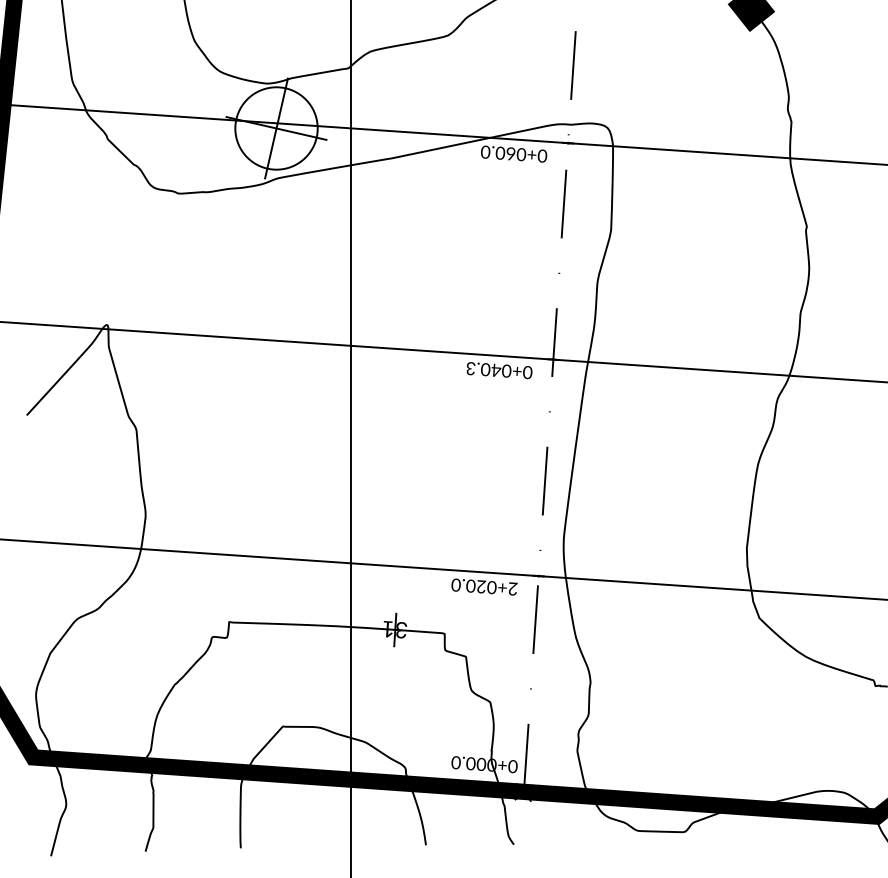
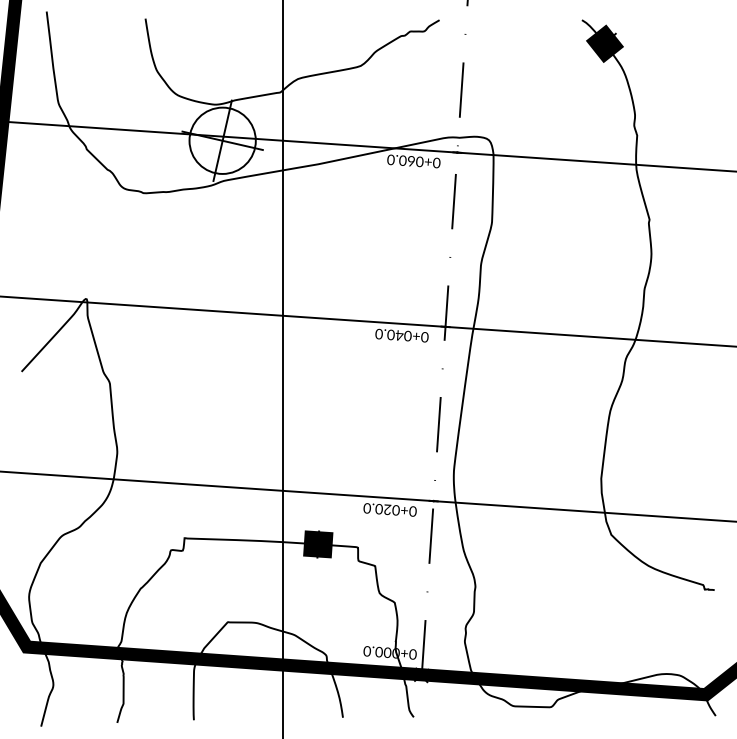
text: (470, 367) -> (378, 333), 0+040.3 -> 0+040.0
text: (512, 587) -> (412, 510), 2+020.0 -> 0+020.0
fill: (395, 629) -> (318, 544), added

